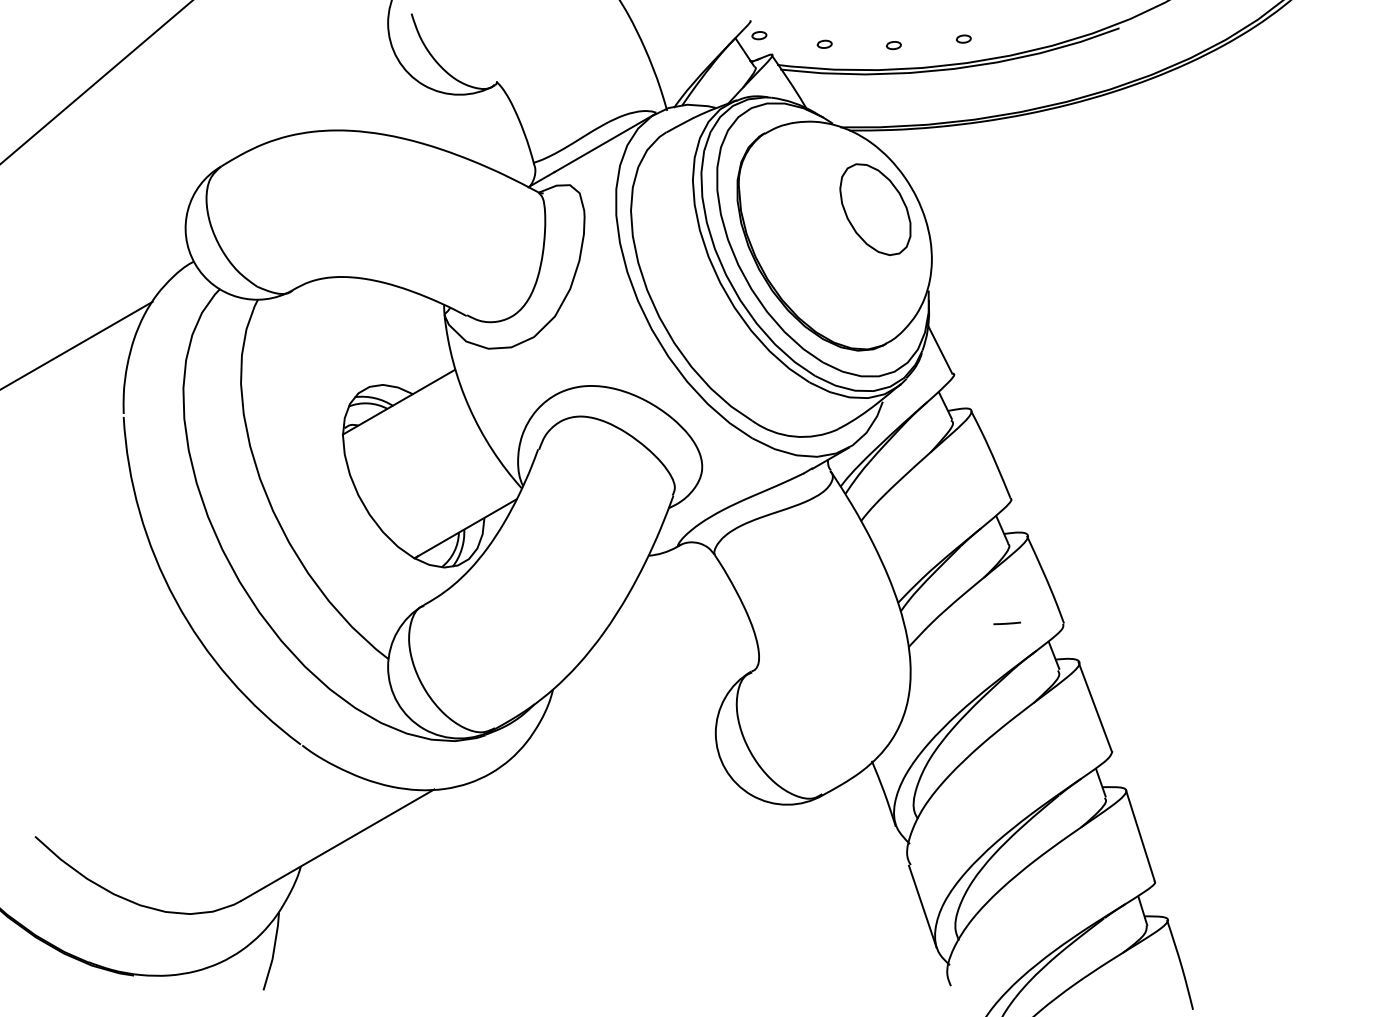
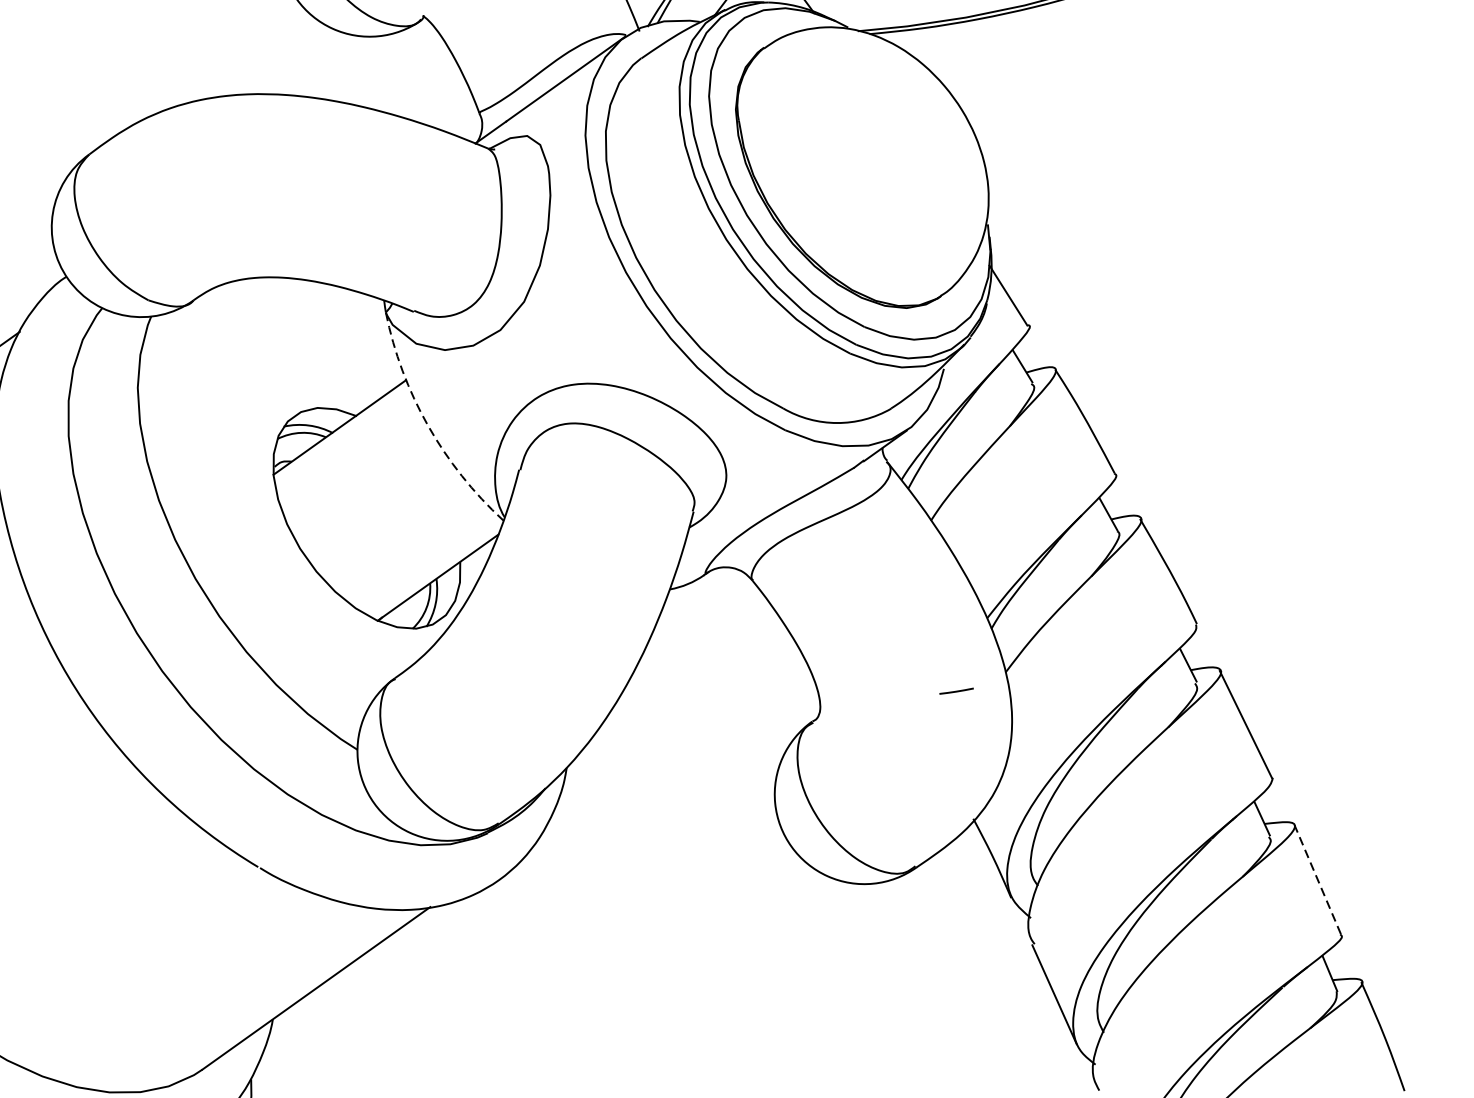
part: (875, 209) -> (911, 129), removed
arc: (469, 407) -> (428, 425), solid -> dashed
line: (1006, 623) -> (955, 691), moved
line: (1140, 835) -> (1317, 879), solid -> dashed

